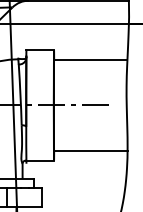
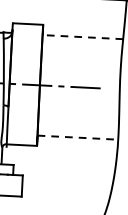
line: (90, 59) -> (82, 37), solid -> dashed
line: (90, 151) -> (77, 137), solid -> dashed

